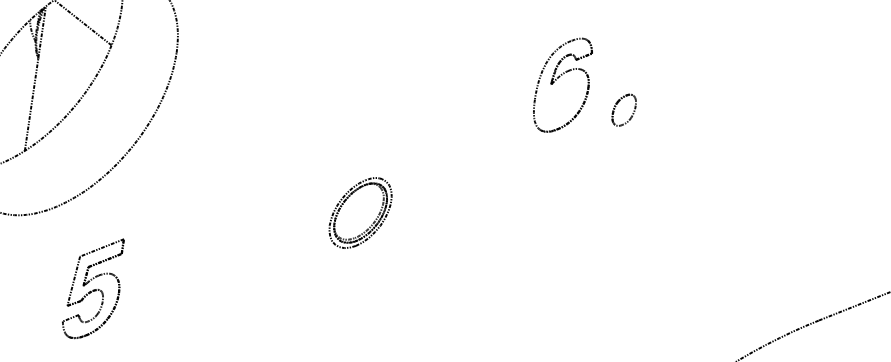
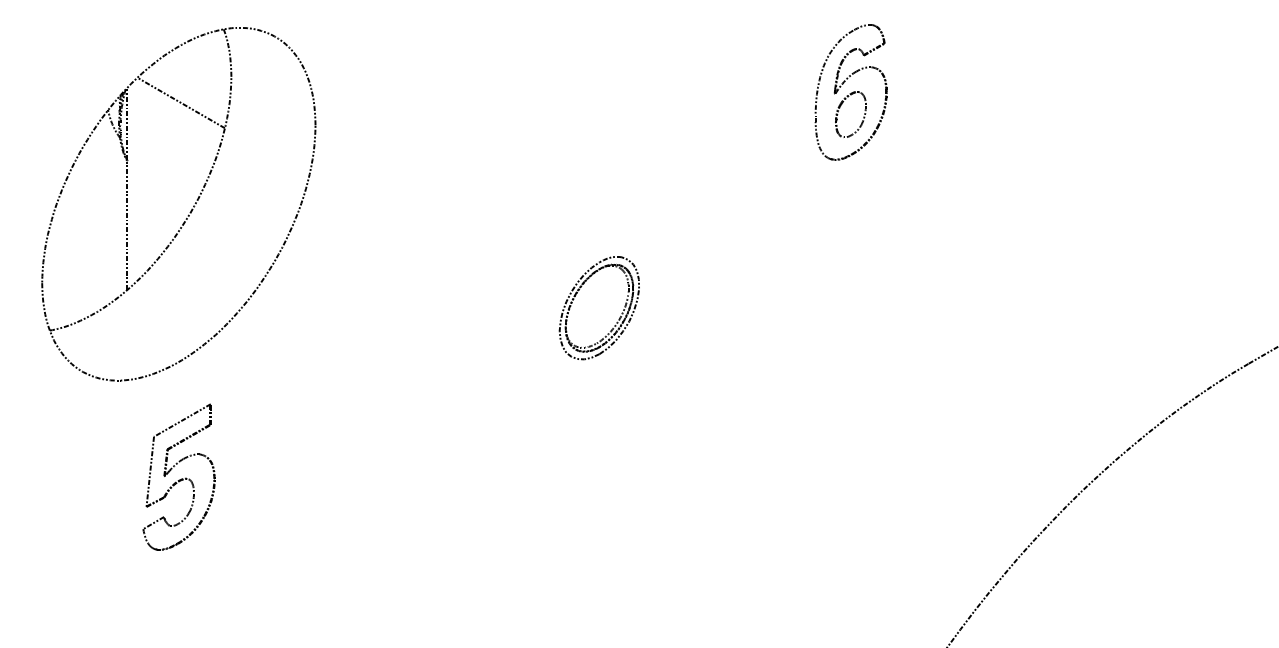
part: (615, 108) -> (838, 114), moved
part: (93, 287) -> (178, 476), moved

